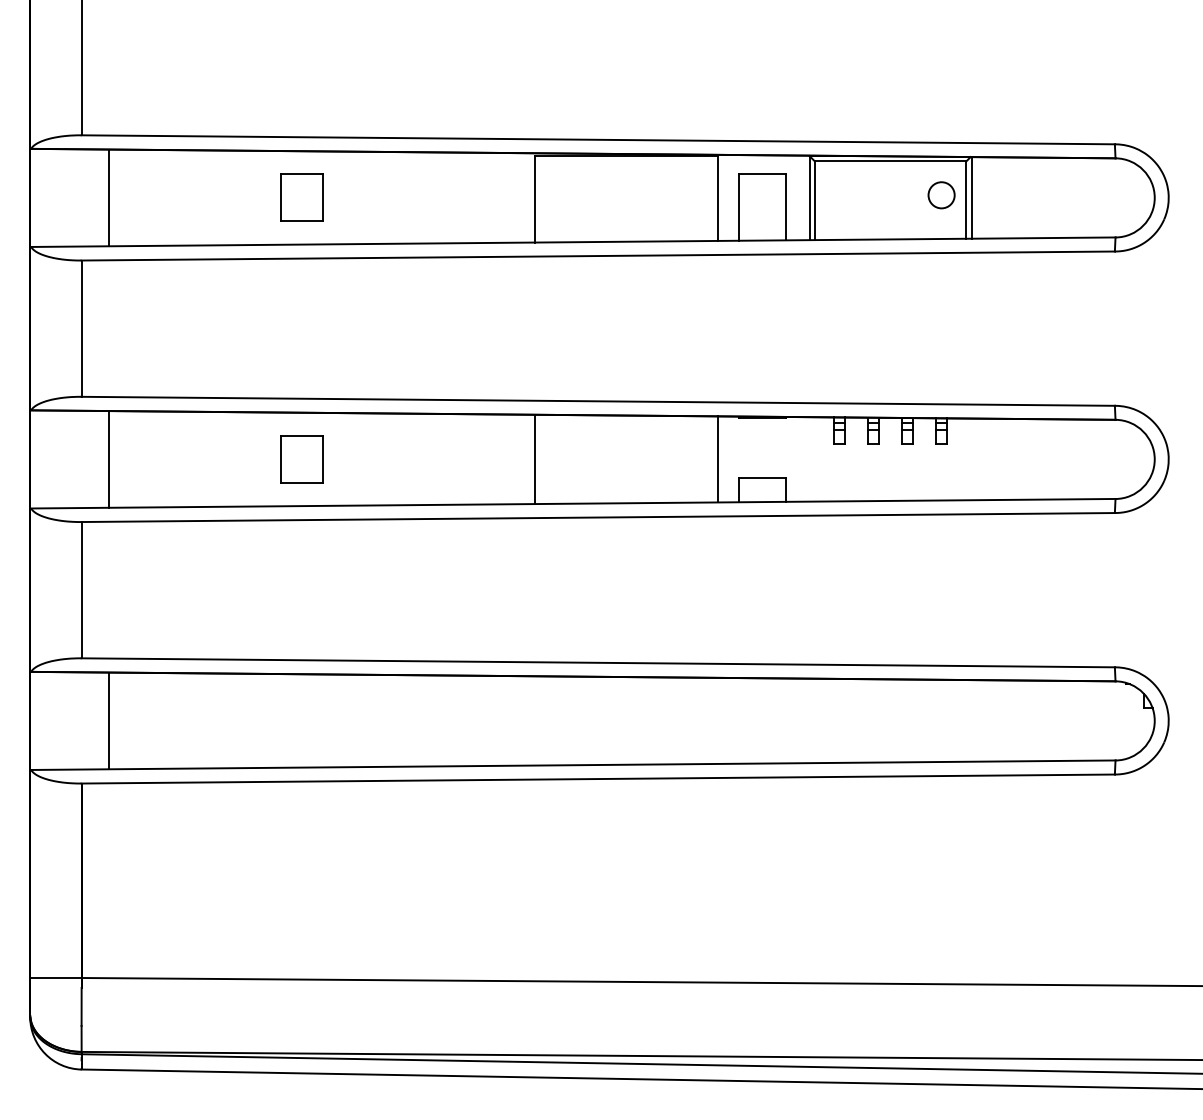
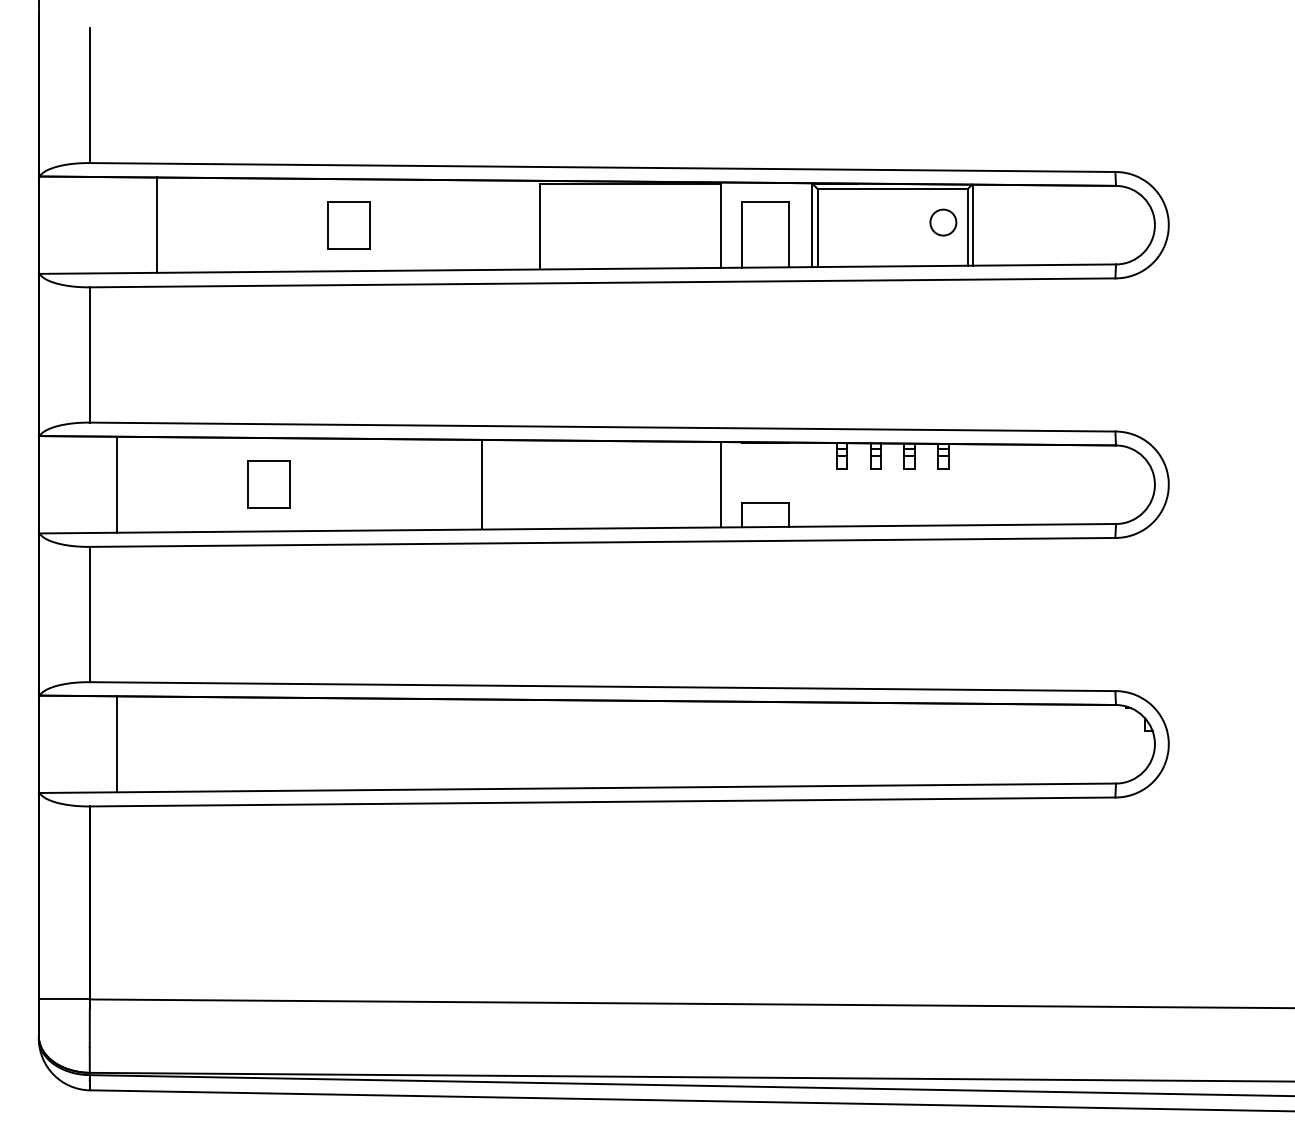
line: (108, 198) -> (156, 225), moved
part: (301, 198) -> (348, 225), moved
part: (301, 459) -> (268, 484), moved
line: (534, 459) -> (481, 484), moved

